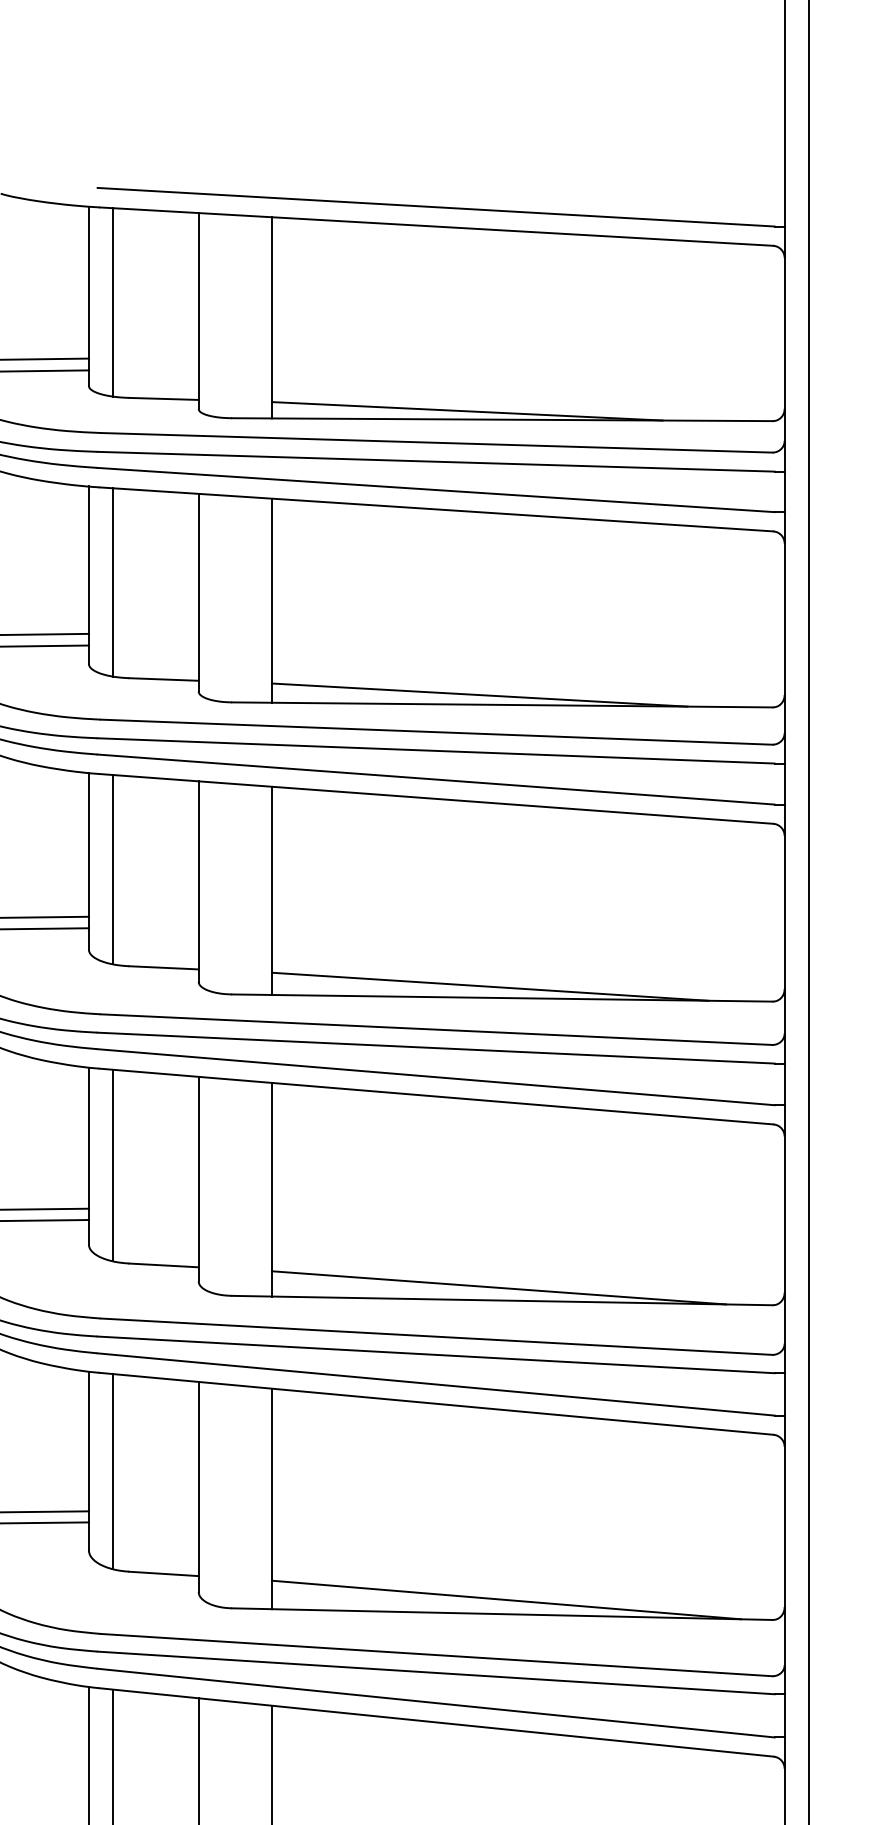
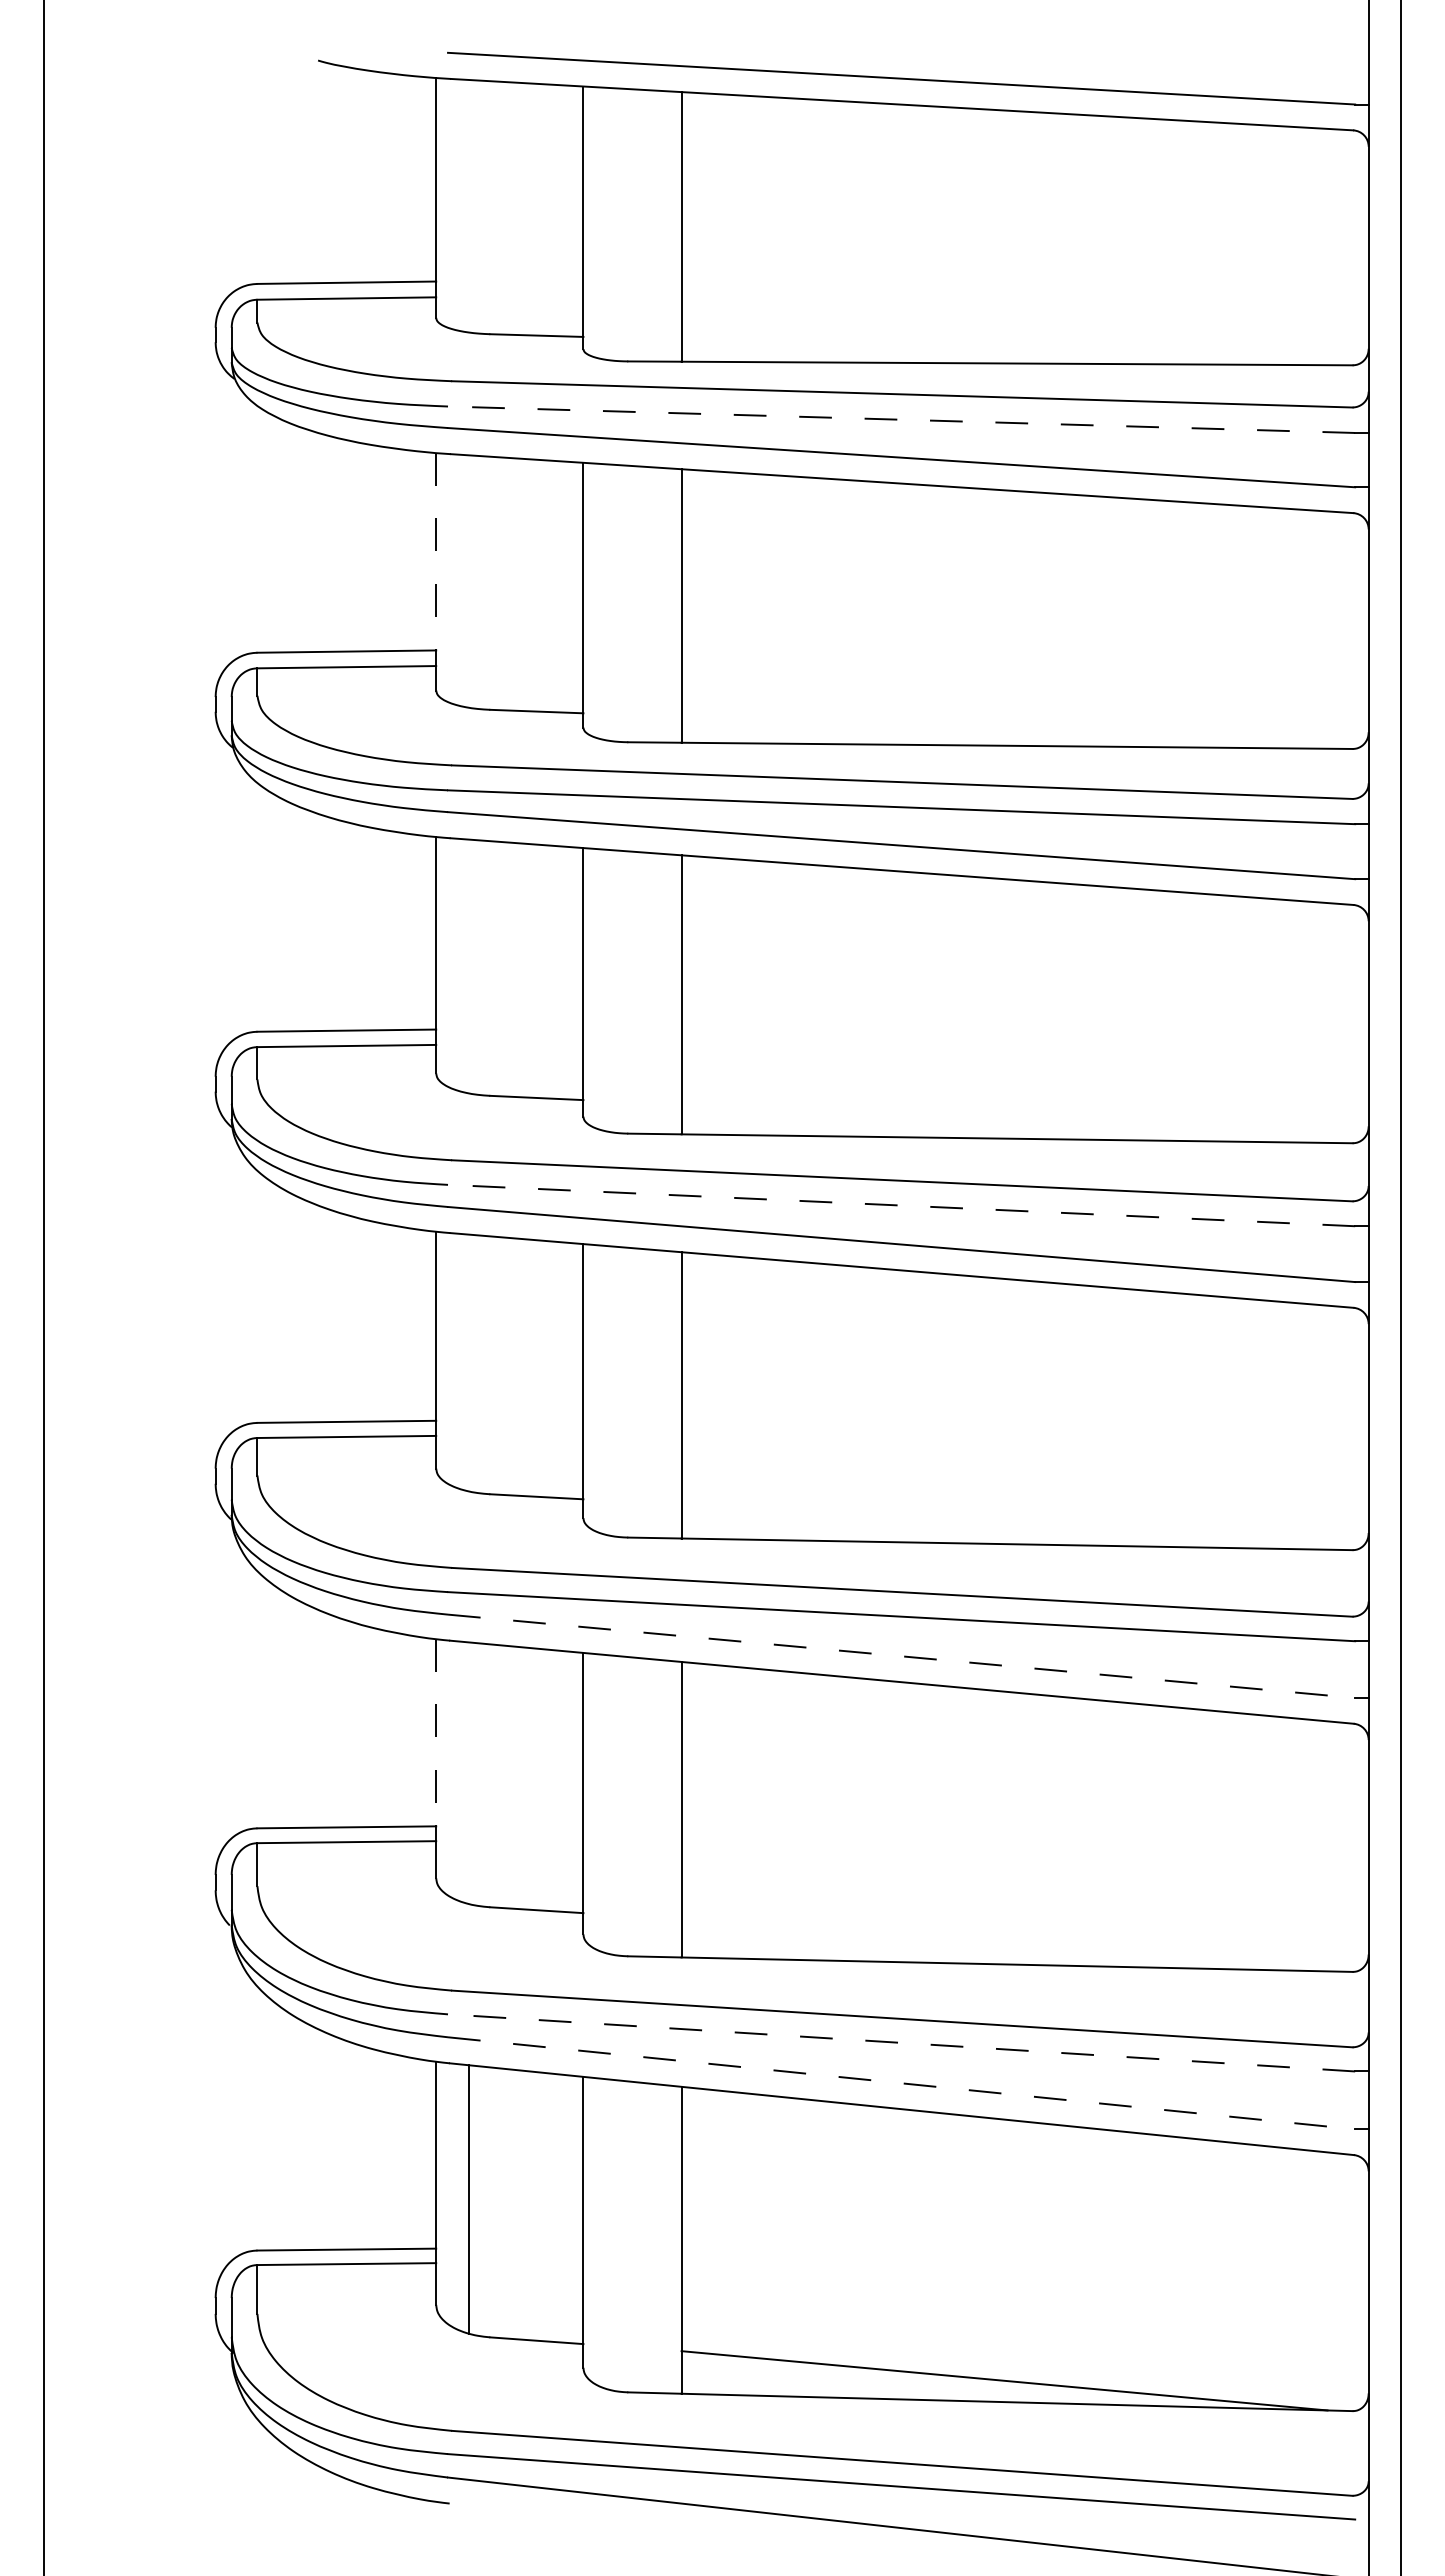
line: (112, 301) -> (468, 205), removed
line: (467, 410) -> (943, 351), removed
line: (436, 461) -> (901, 419), solid -> dashed
line: (89, 560) -> (436, 551), solid -> dashed
line: (112, 582) -> (468, 581), removed
line: (479, 694) -> (959, 731), removed
line: (112, 869) -> (468, 966), removed
line: (489, 986) -> (973, 1123), removed
line: (436, 1048) -> (901, 1205), solid -> dashed
line: (112, 1165) -> (468, 1362), removed
line: (498, 1287) -> (985, 1526), removed
line: (436, 1384) -> (901, 1656), solid -> dashed
line: (89, 1441) -> (436, 1732), solid -> dashed
line: (112, 1471) -> (468, 1773), removed
line: (506, 1600) -> (995, 1945), removed
line: (436, 1672) -> (901, 2042), solid -> dashed
line: (436, 1703) -> (901, 2083), solid -> dashed

